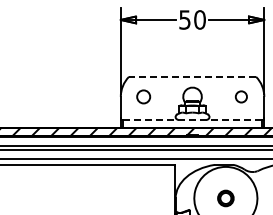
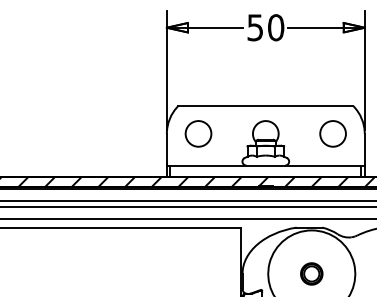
line: (192, 76) -> (265, 105), dashed -> solid
circle: (143, 96) -> (198, 133), size x1.43
circle: (241, 96) -> (333, 133), size x1.67
line: (192, 119) -> (265, 165), dashed -> solid

